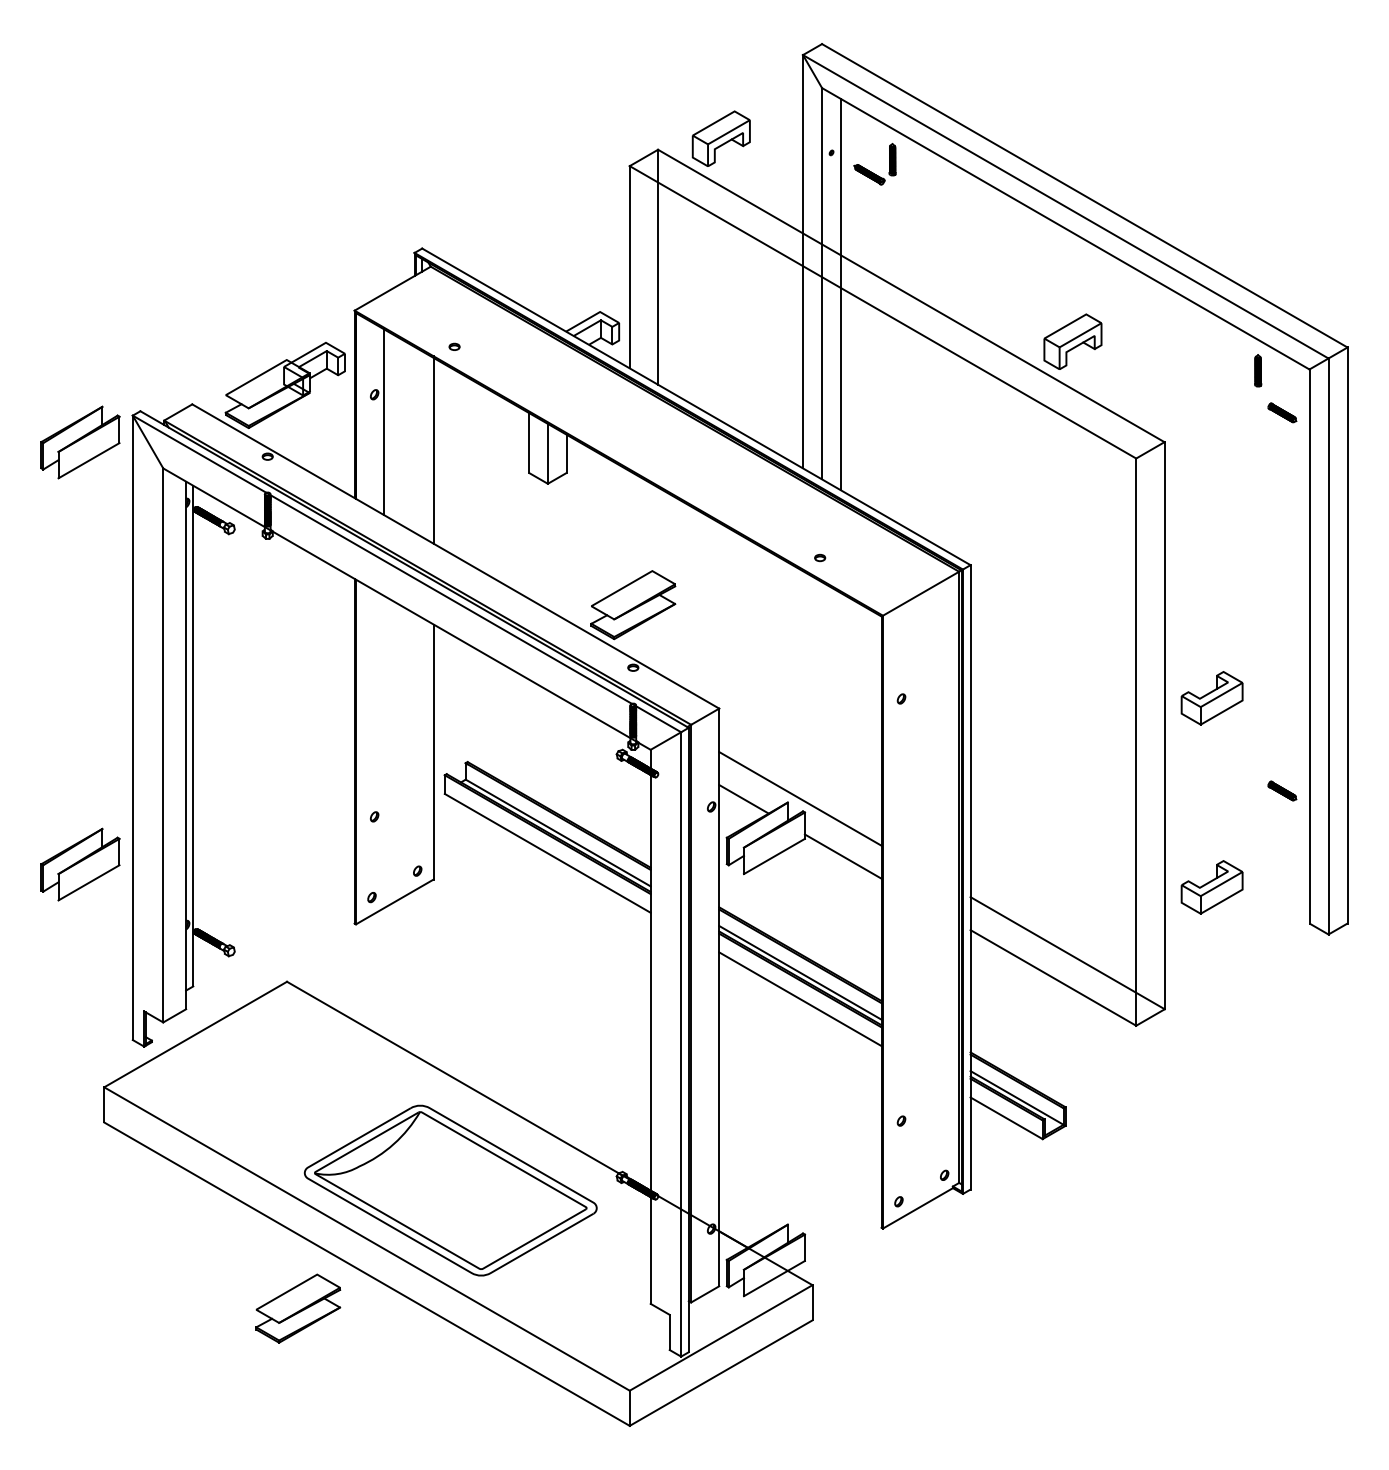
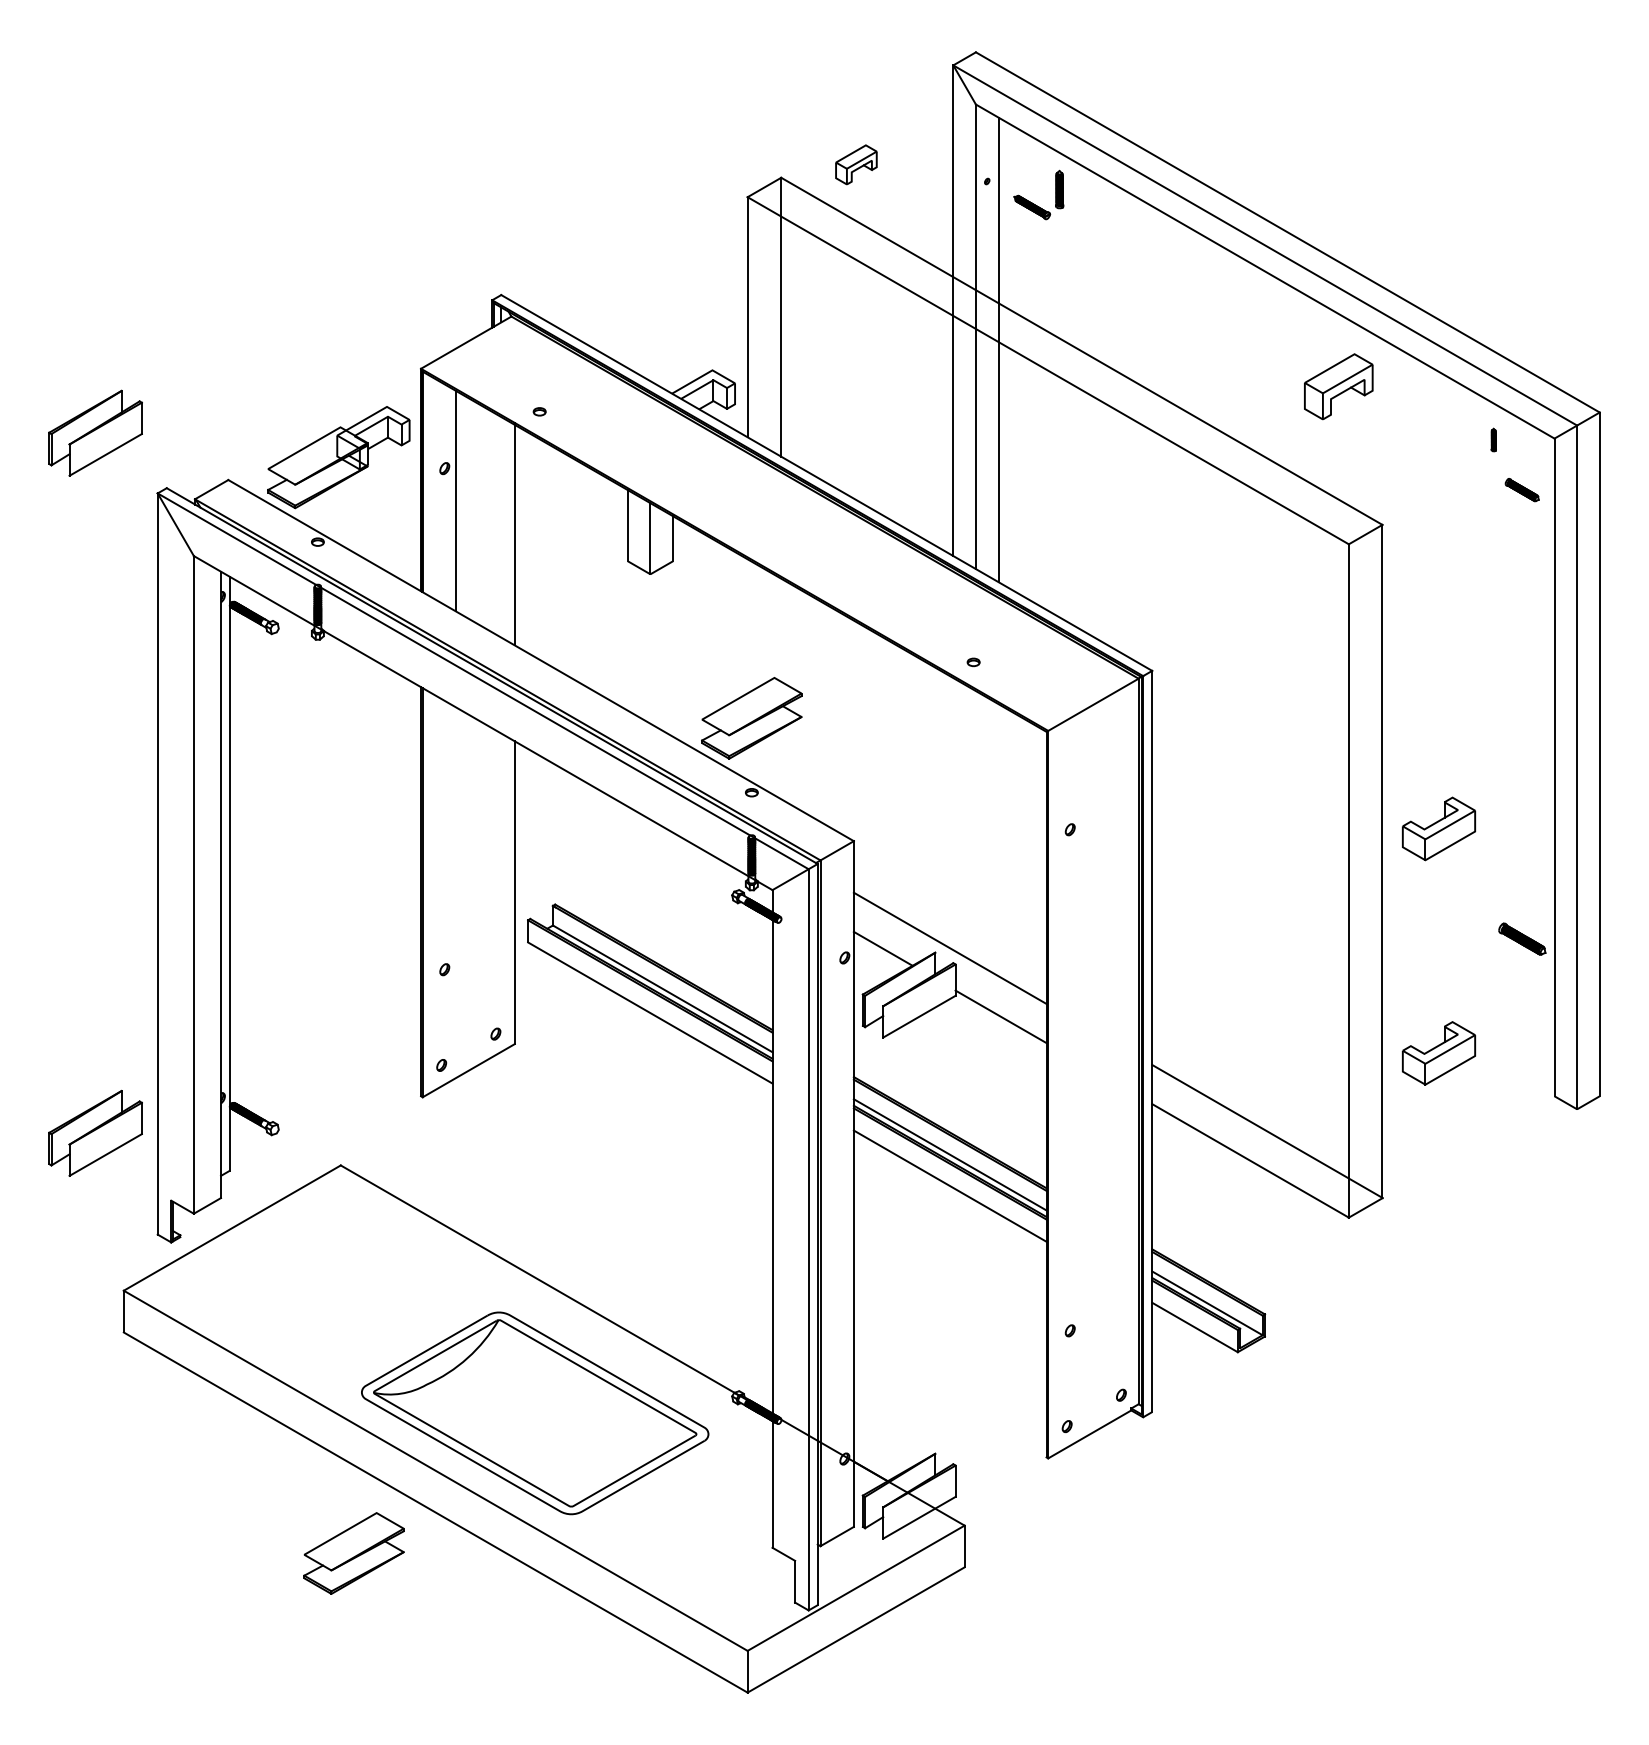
part: (721, 138) -> (856, 164), size x0.6
part: (1072, 341) -> (1338, 386), moved
part: (1258, 370) -> (1493, 439), size x0.6
part: (80, 441) -> (95, 432), moved
part: (1281, 790) -> (1521, 938), size x1.4
part: (80, 863) -> (95, 1132), moved

